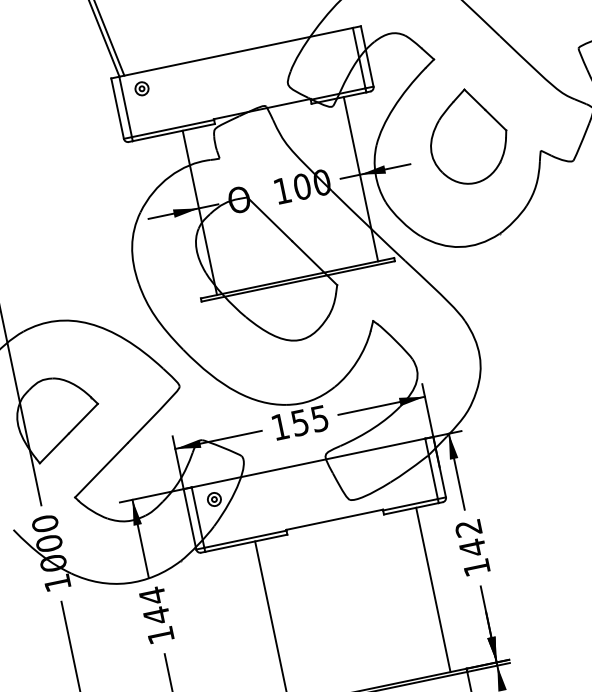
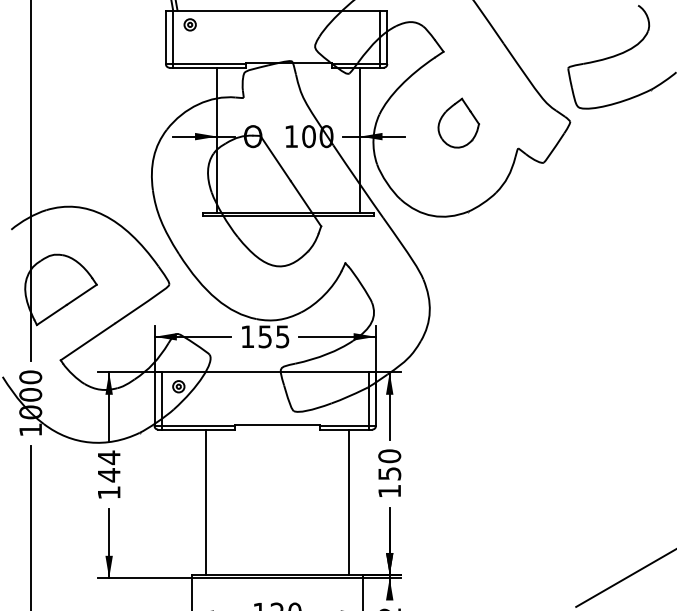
part: (467, 135) -> (458, 122), size x0.6
text: (470, 538) -> (389, 465), 142 -> 150

